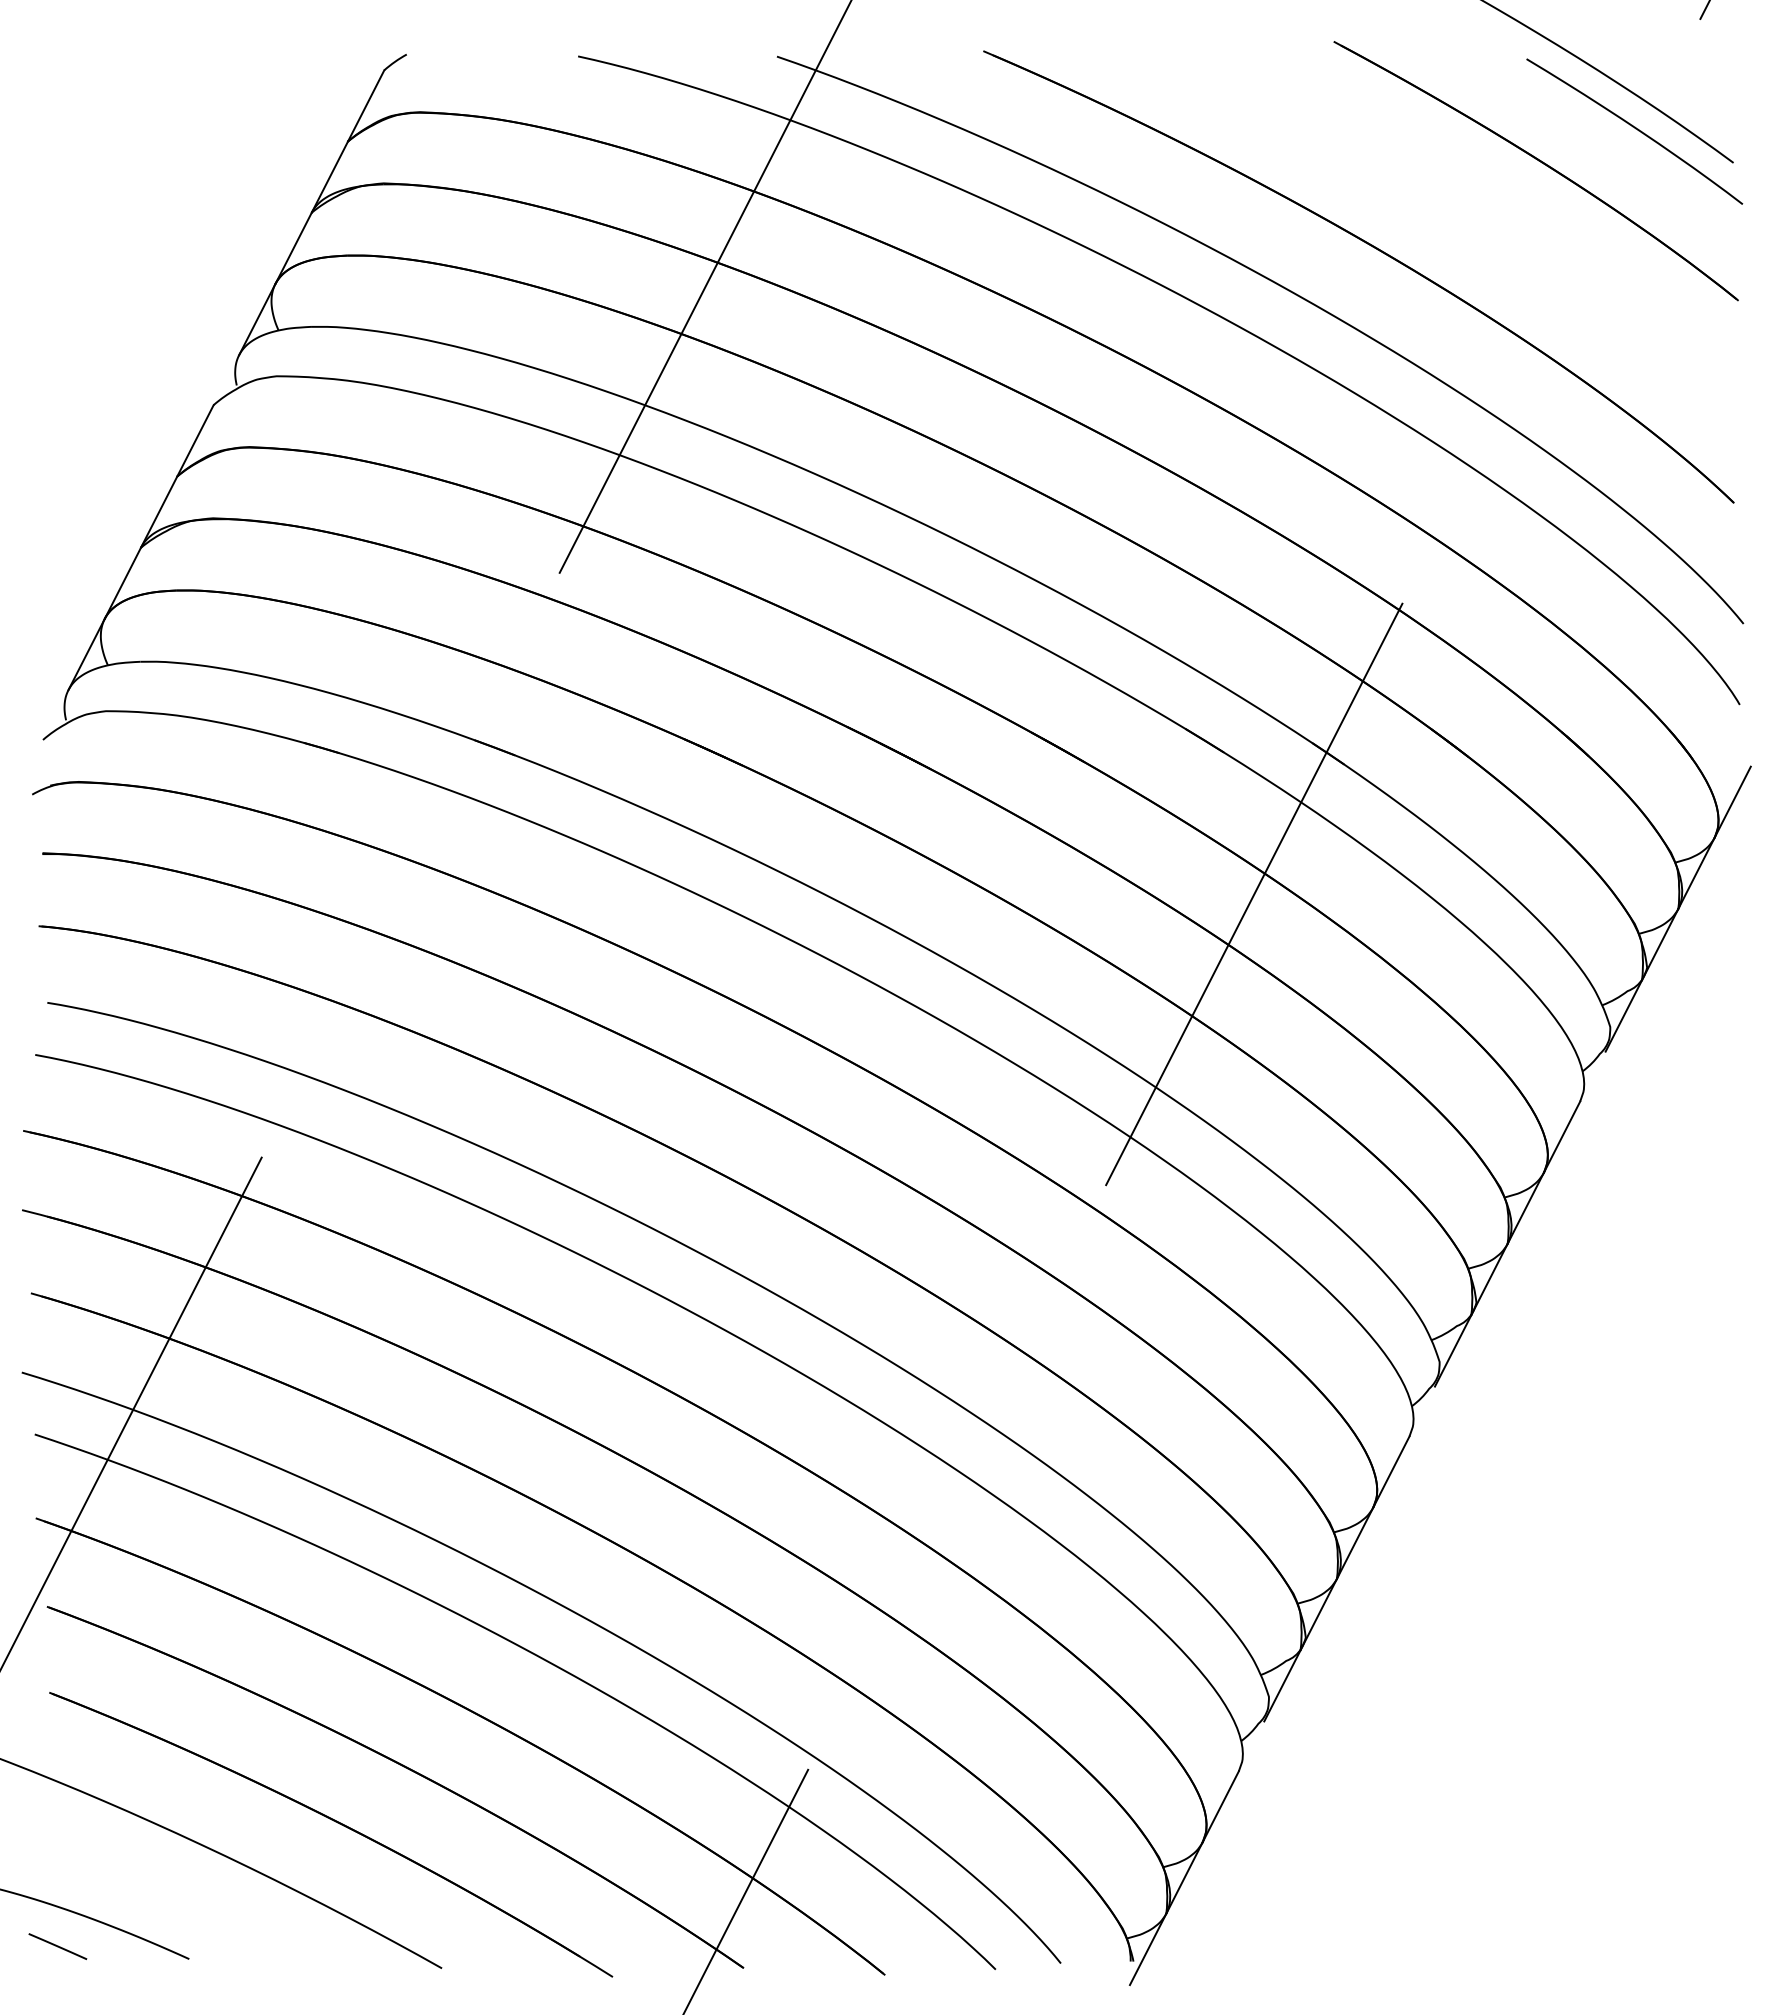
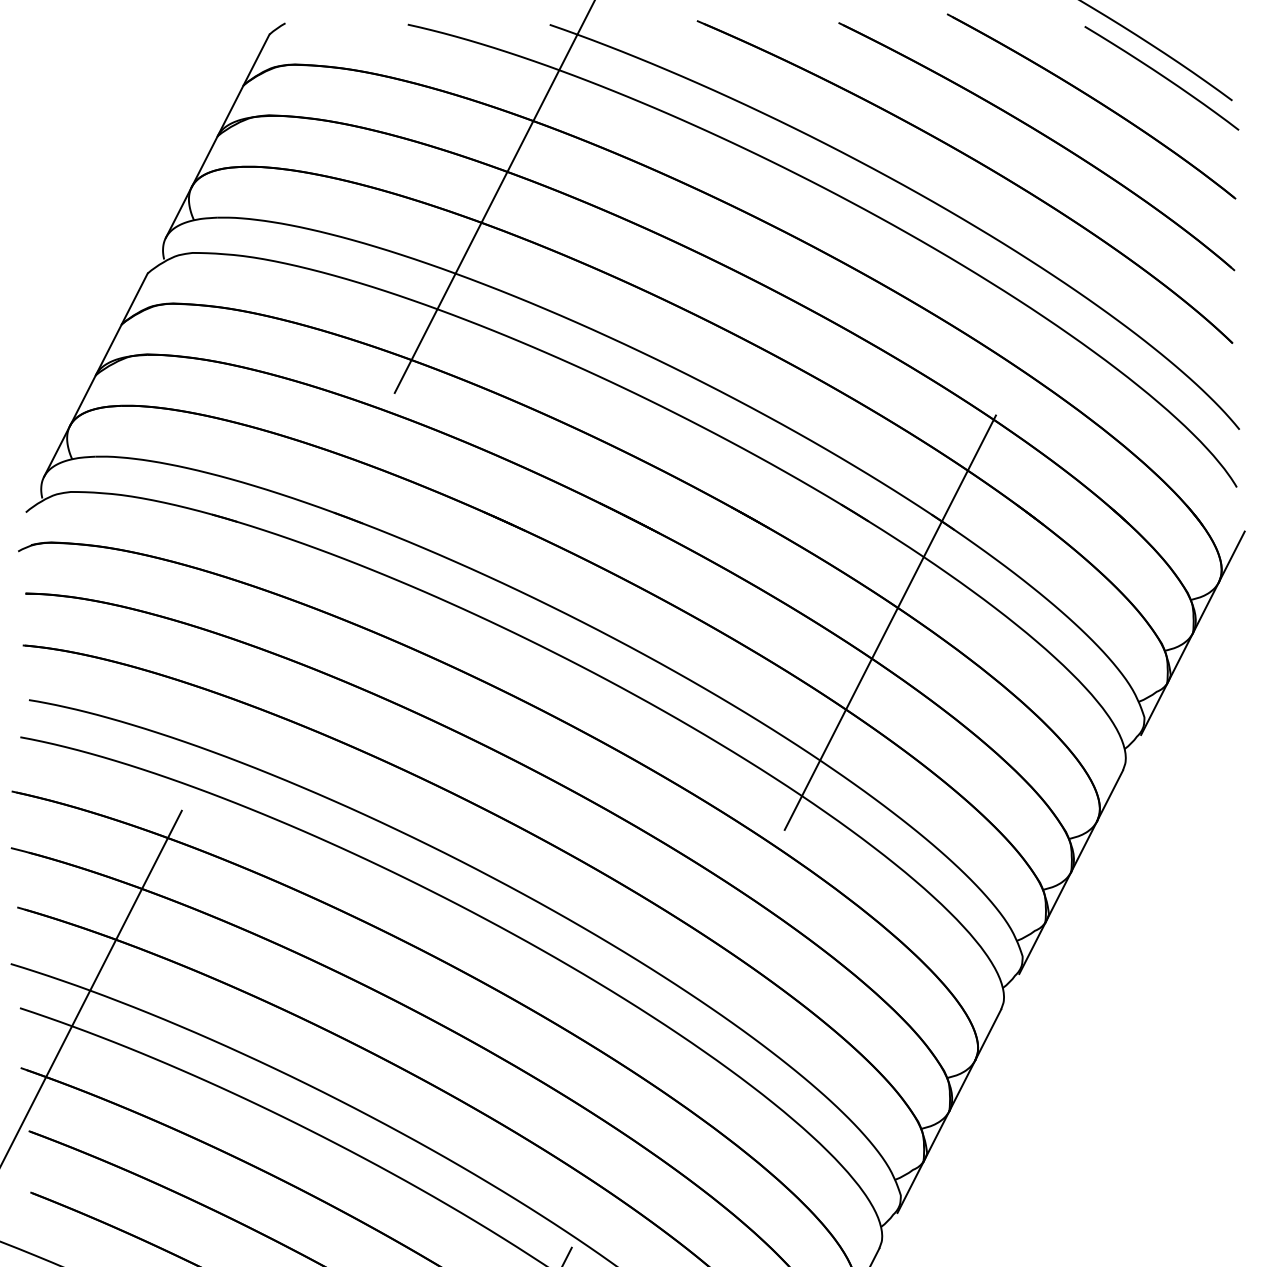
part: (1469, 212) -> (1043, 136), added

